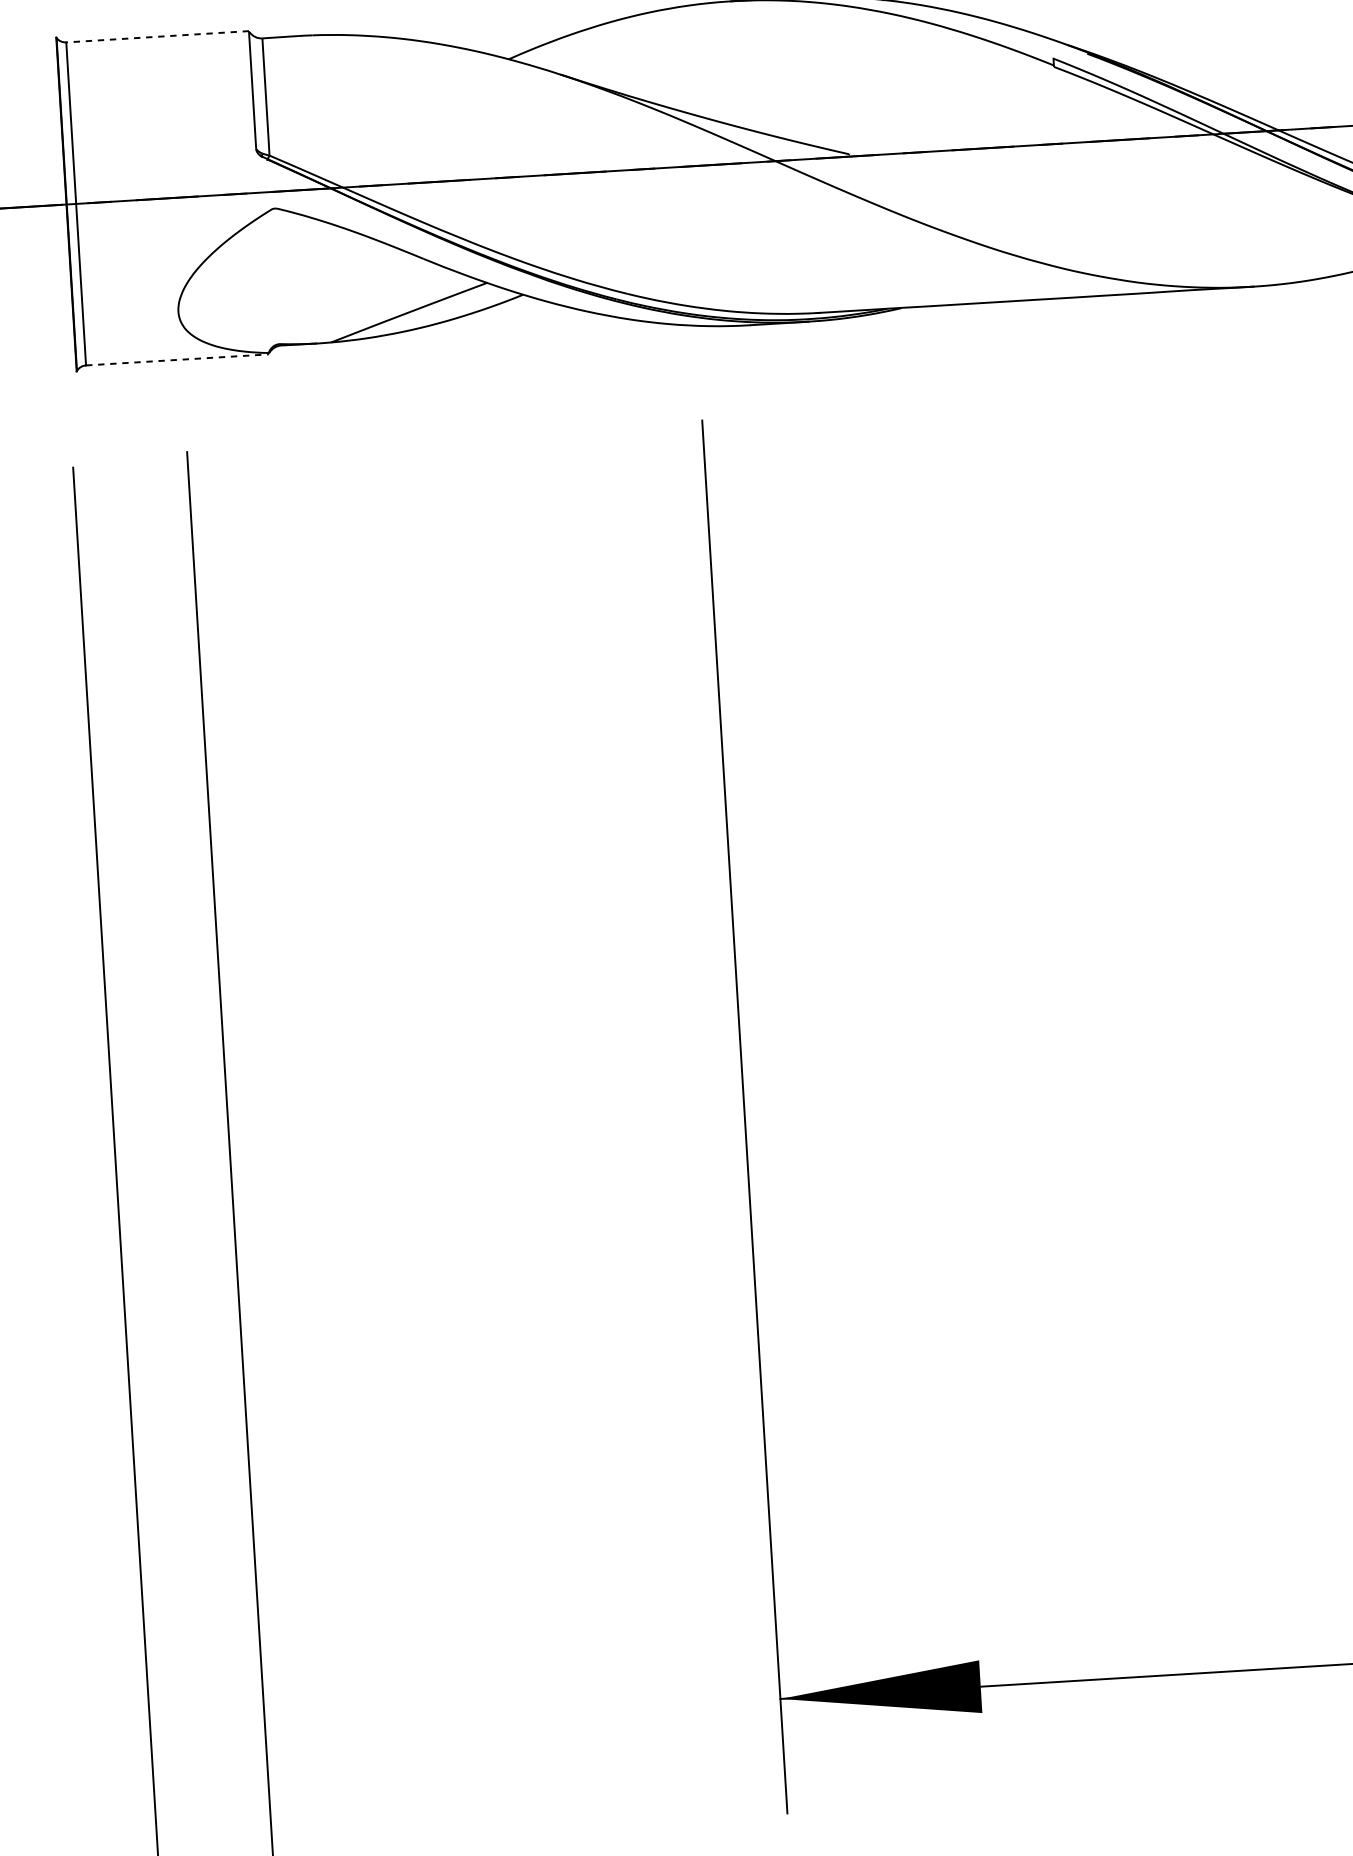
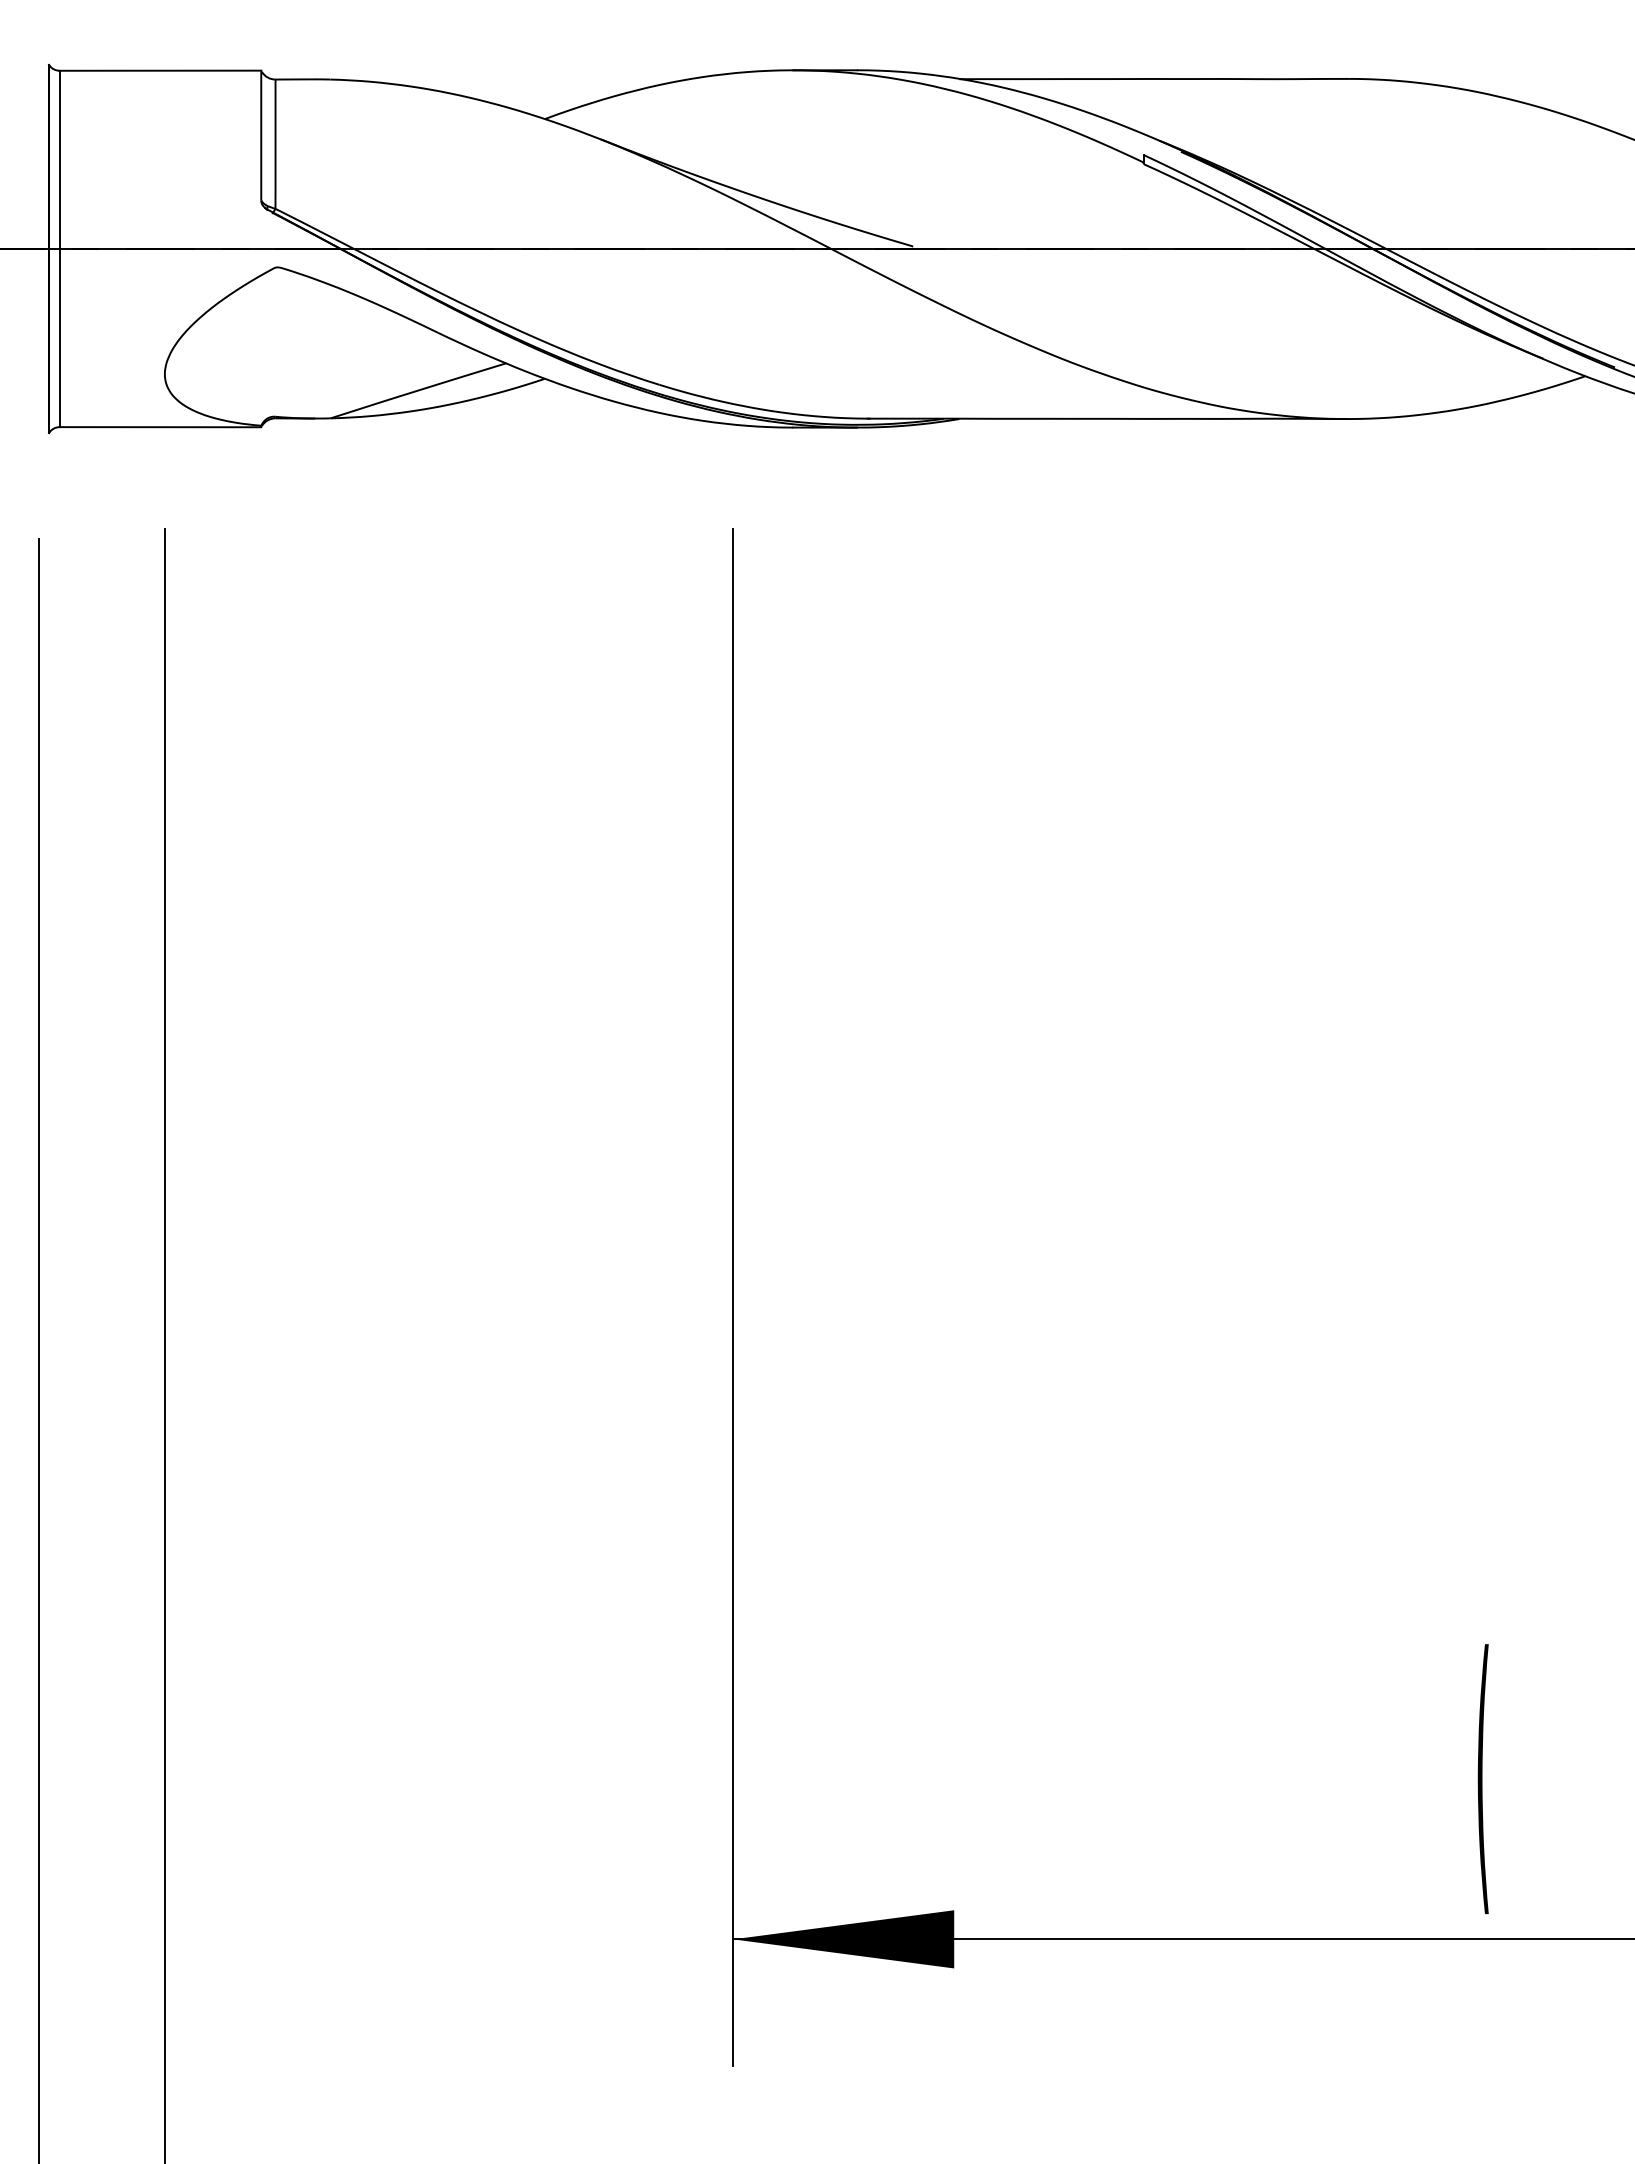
line: (157, 36) -> (160, 70), dashed -> solid
line: (177, 360) -> (160, 427), dashed -> solid

